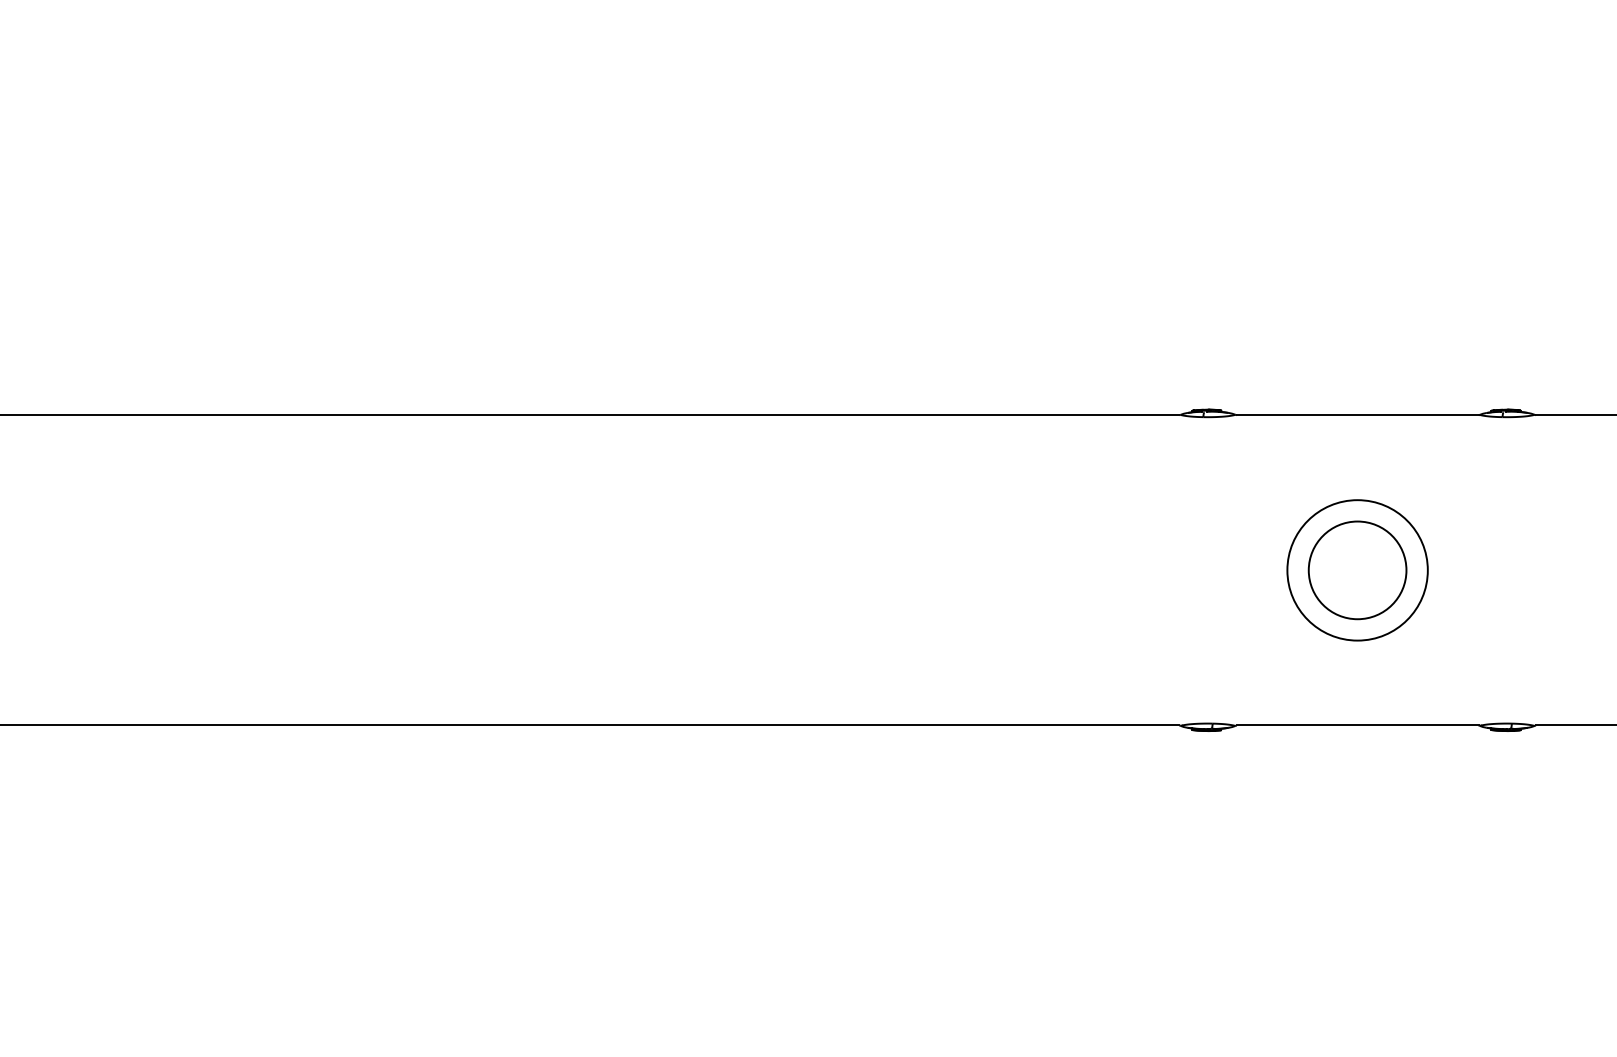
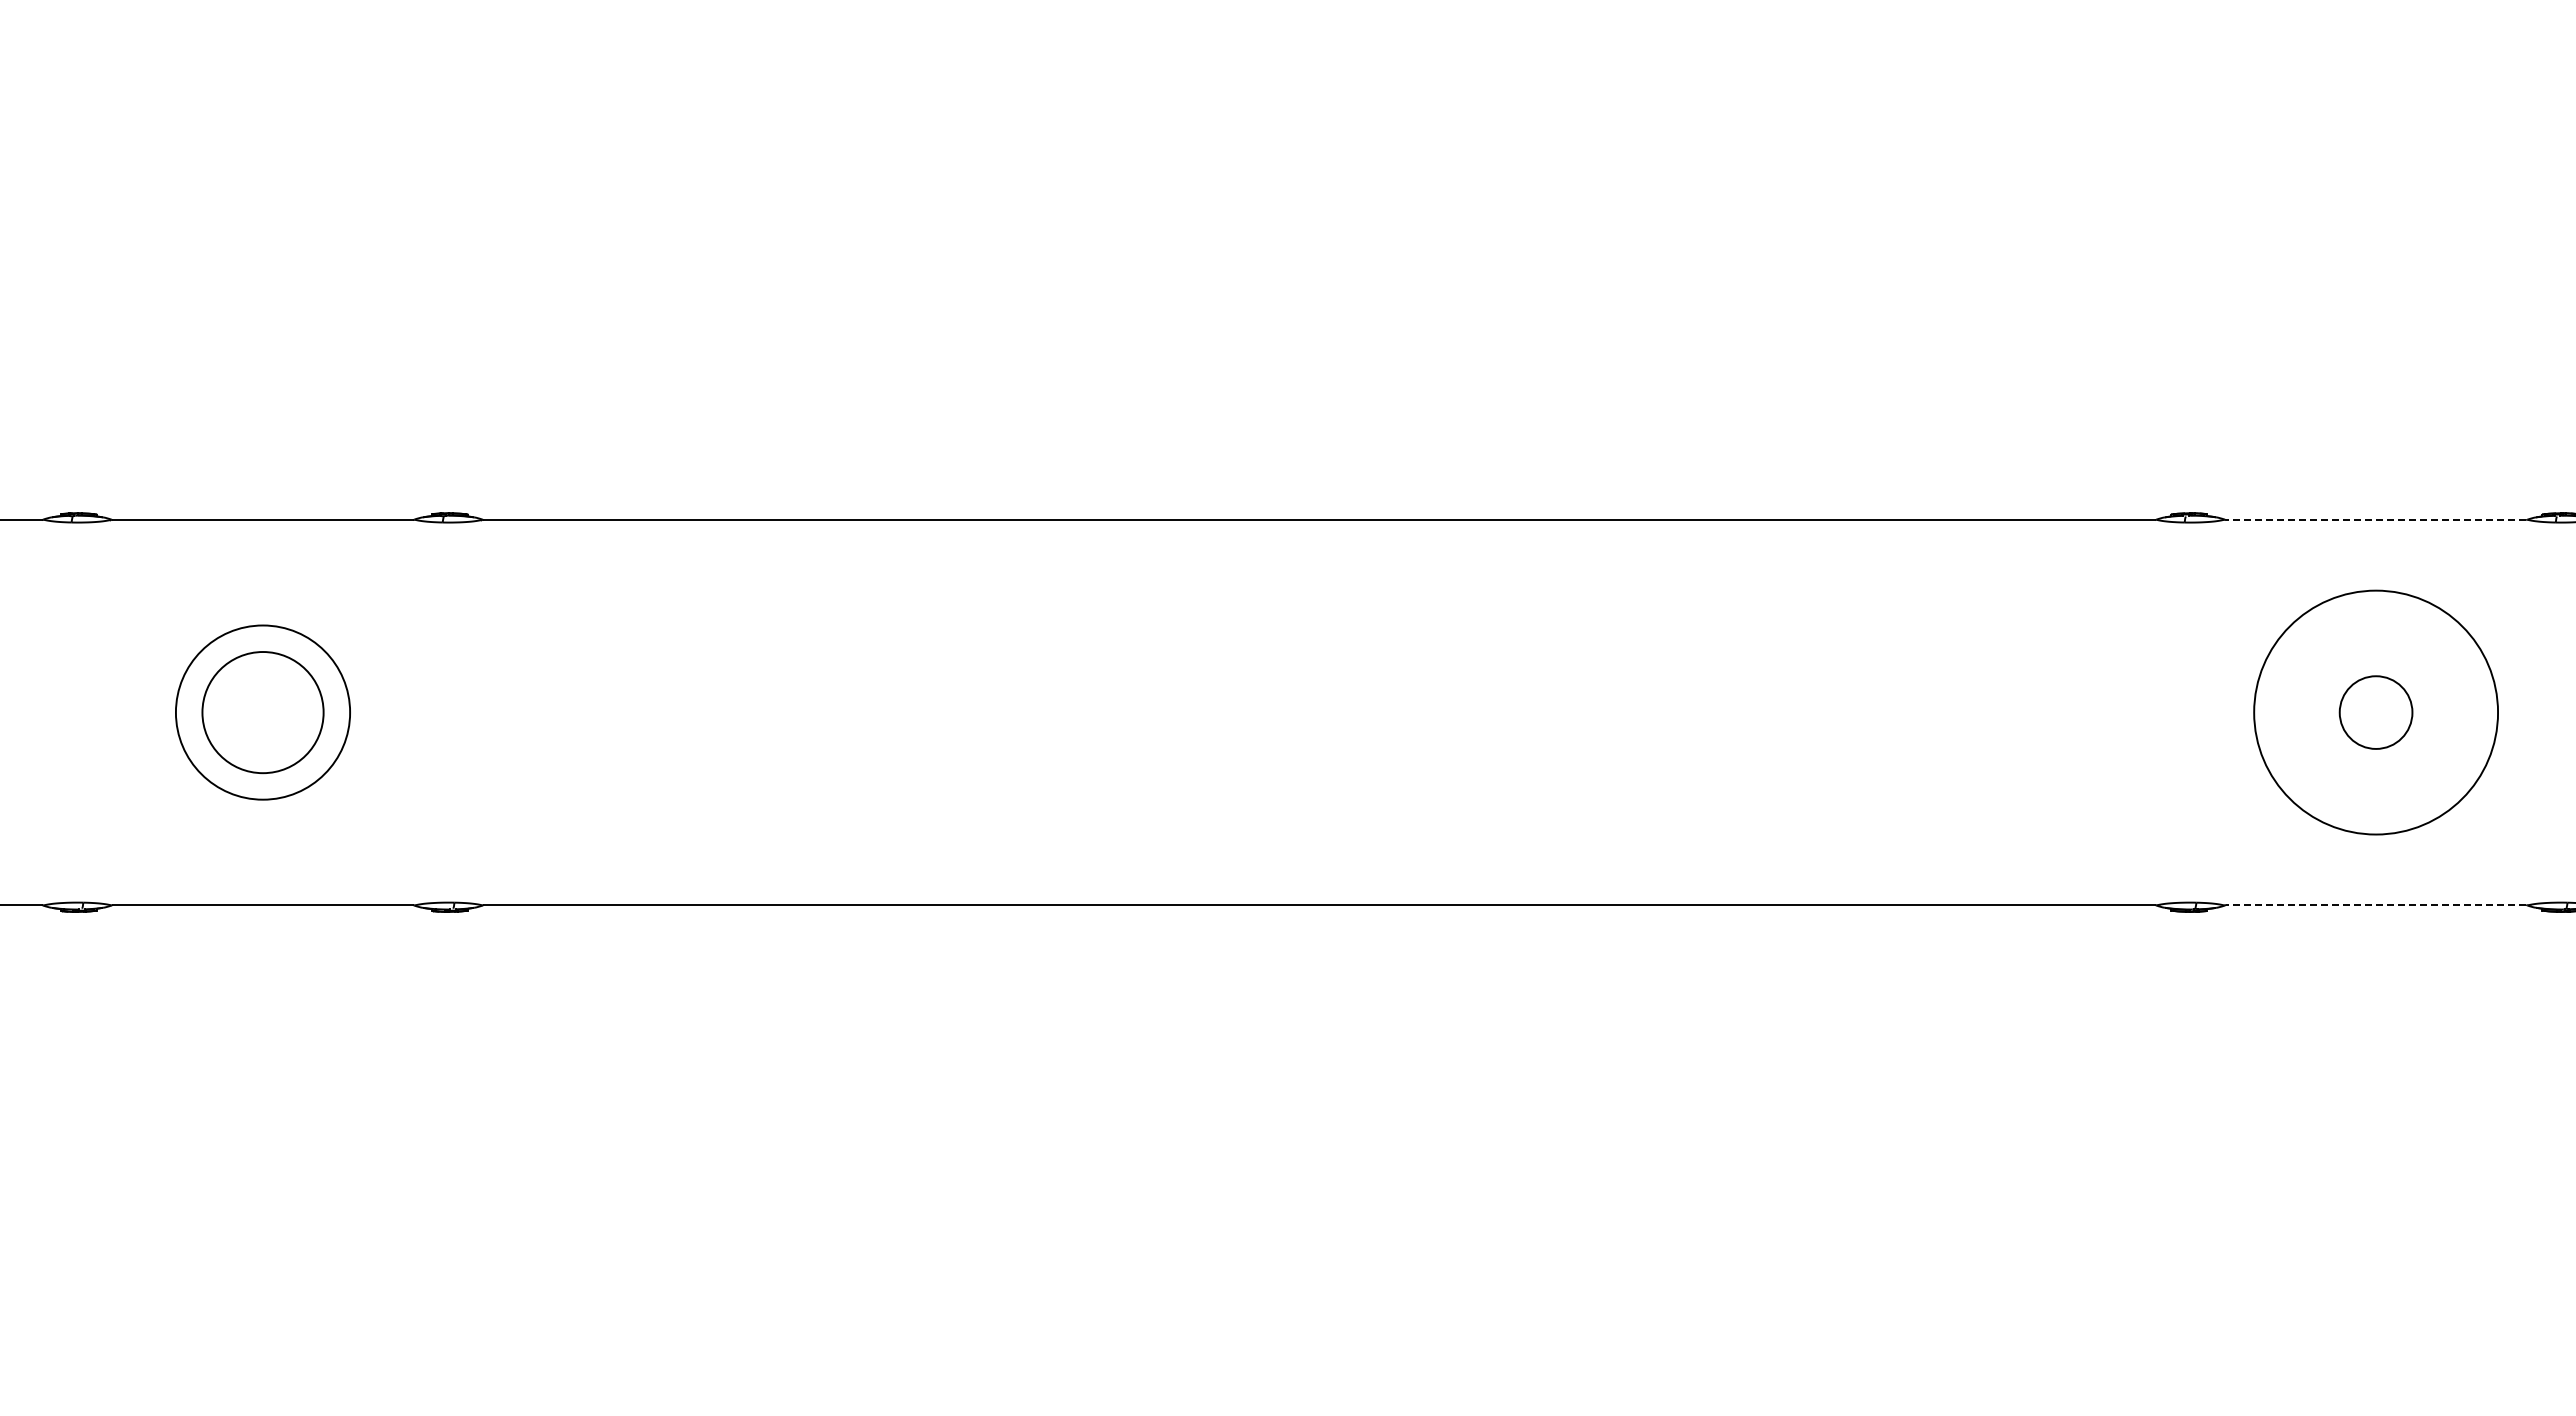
line: (1357, 415) -> (2375, 520), solid -> dashed
circle: (1357, 570) -> (2375, 712), size x0.6
circle: (1357, 570) -> (2376, 712), size x1.4
line: (1357, 725) -> (2375, 904), solid -> dashed

